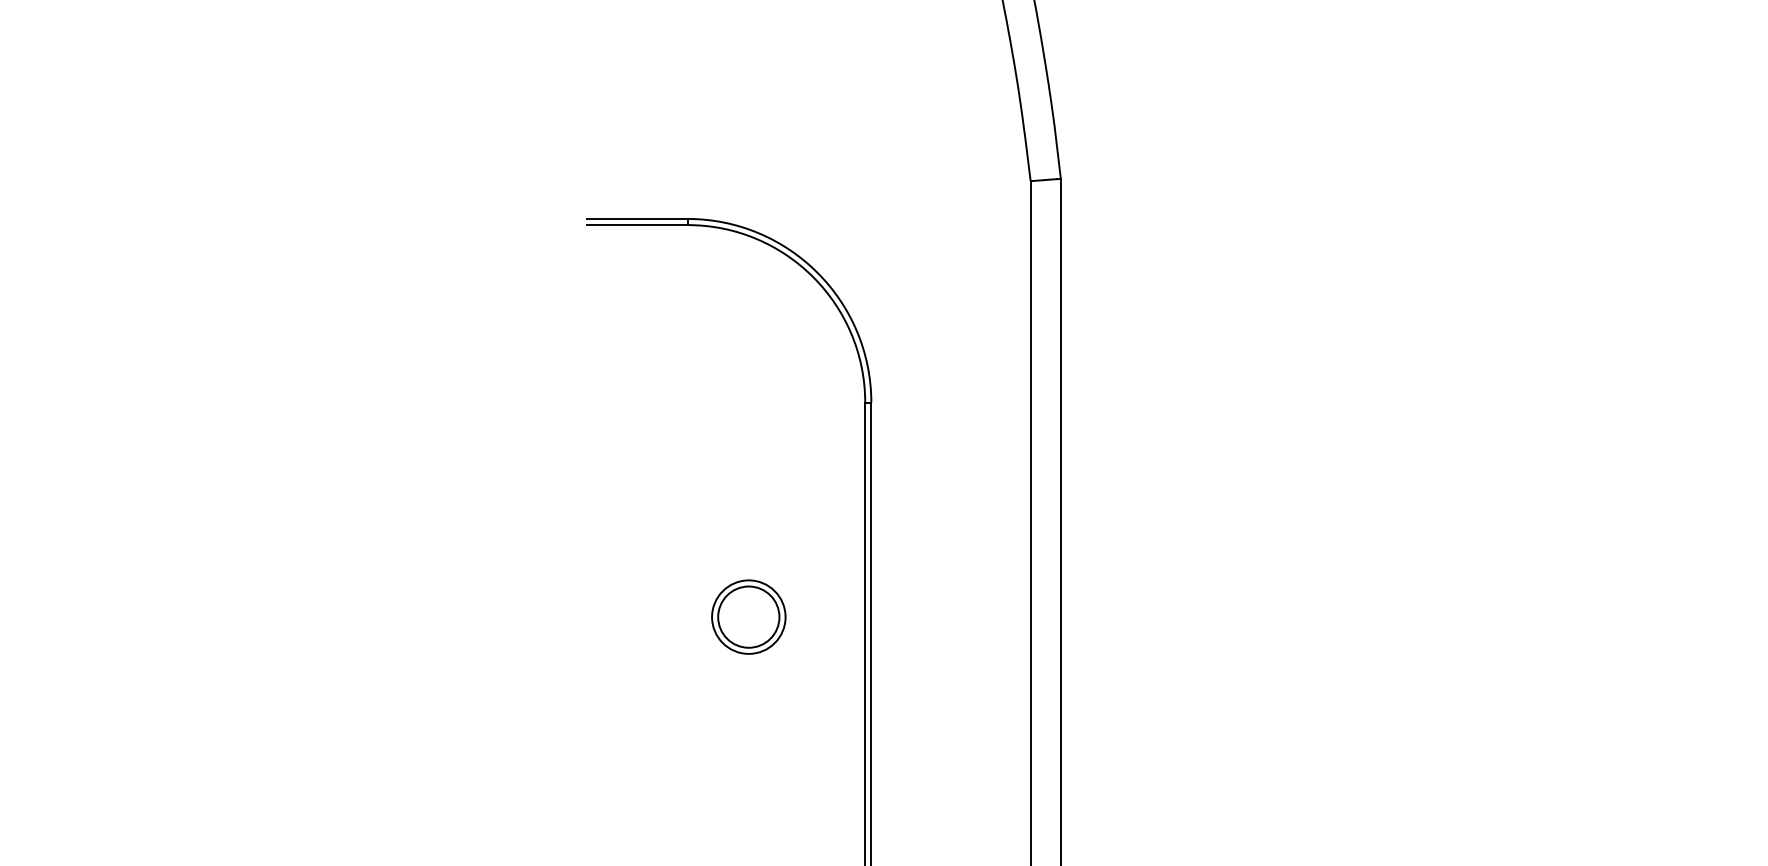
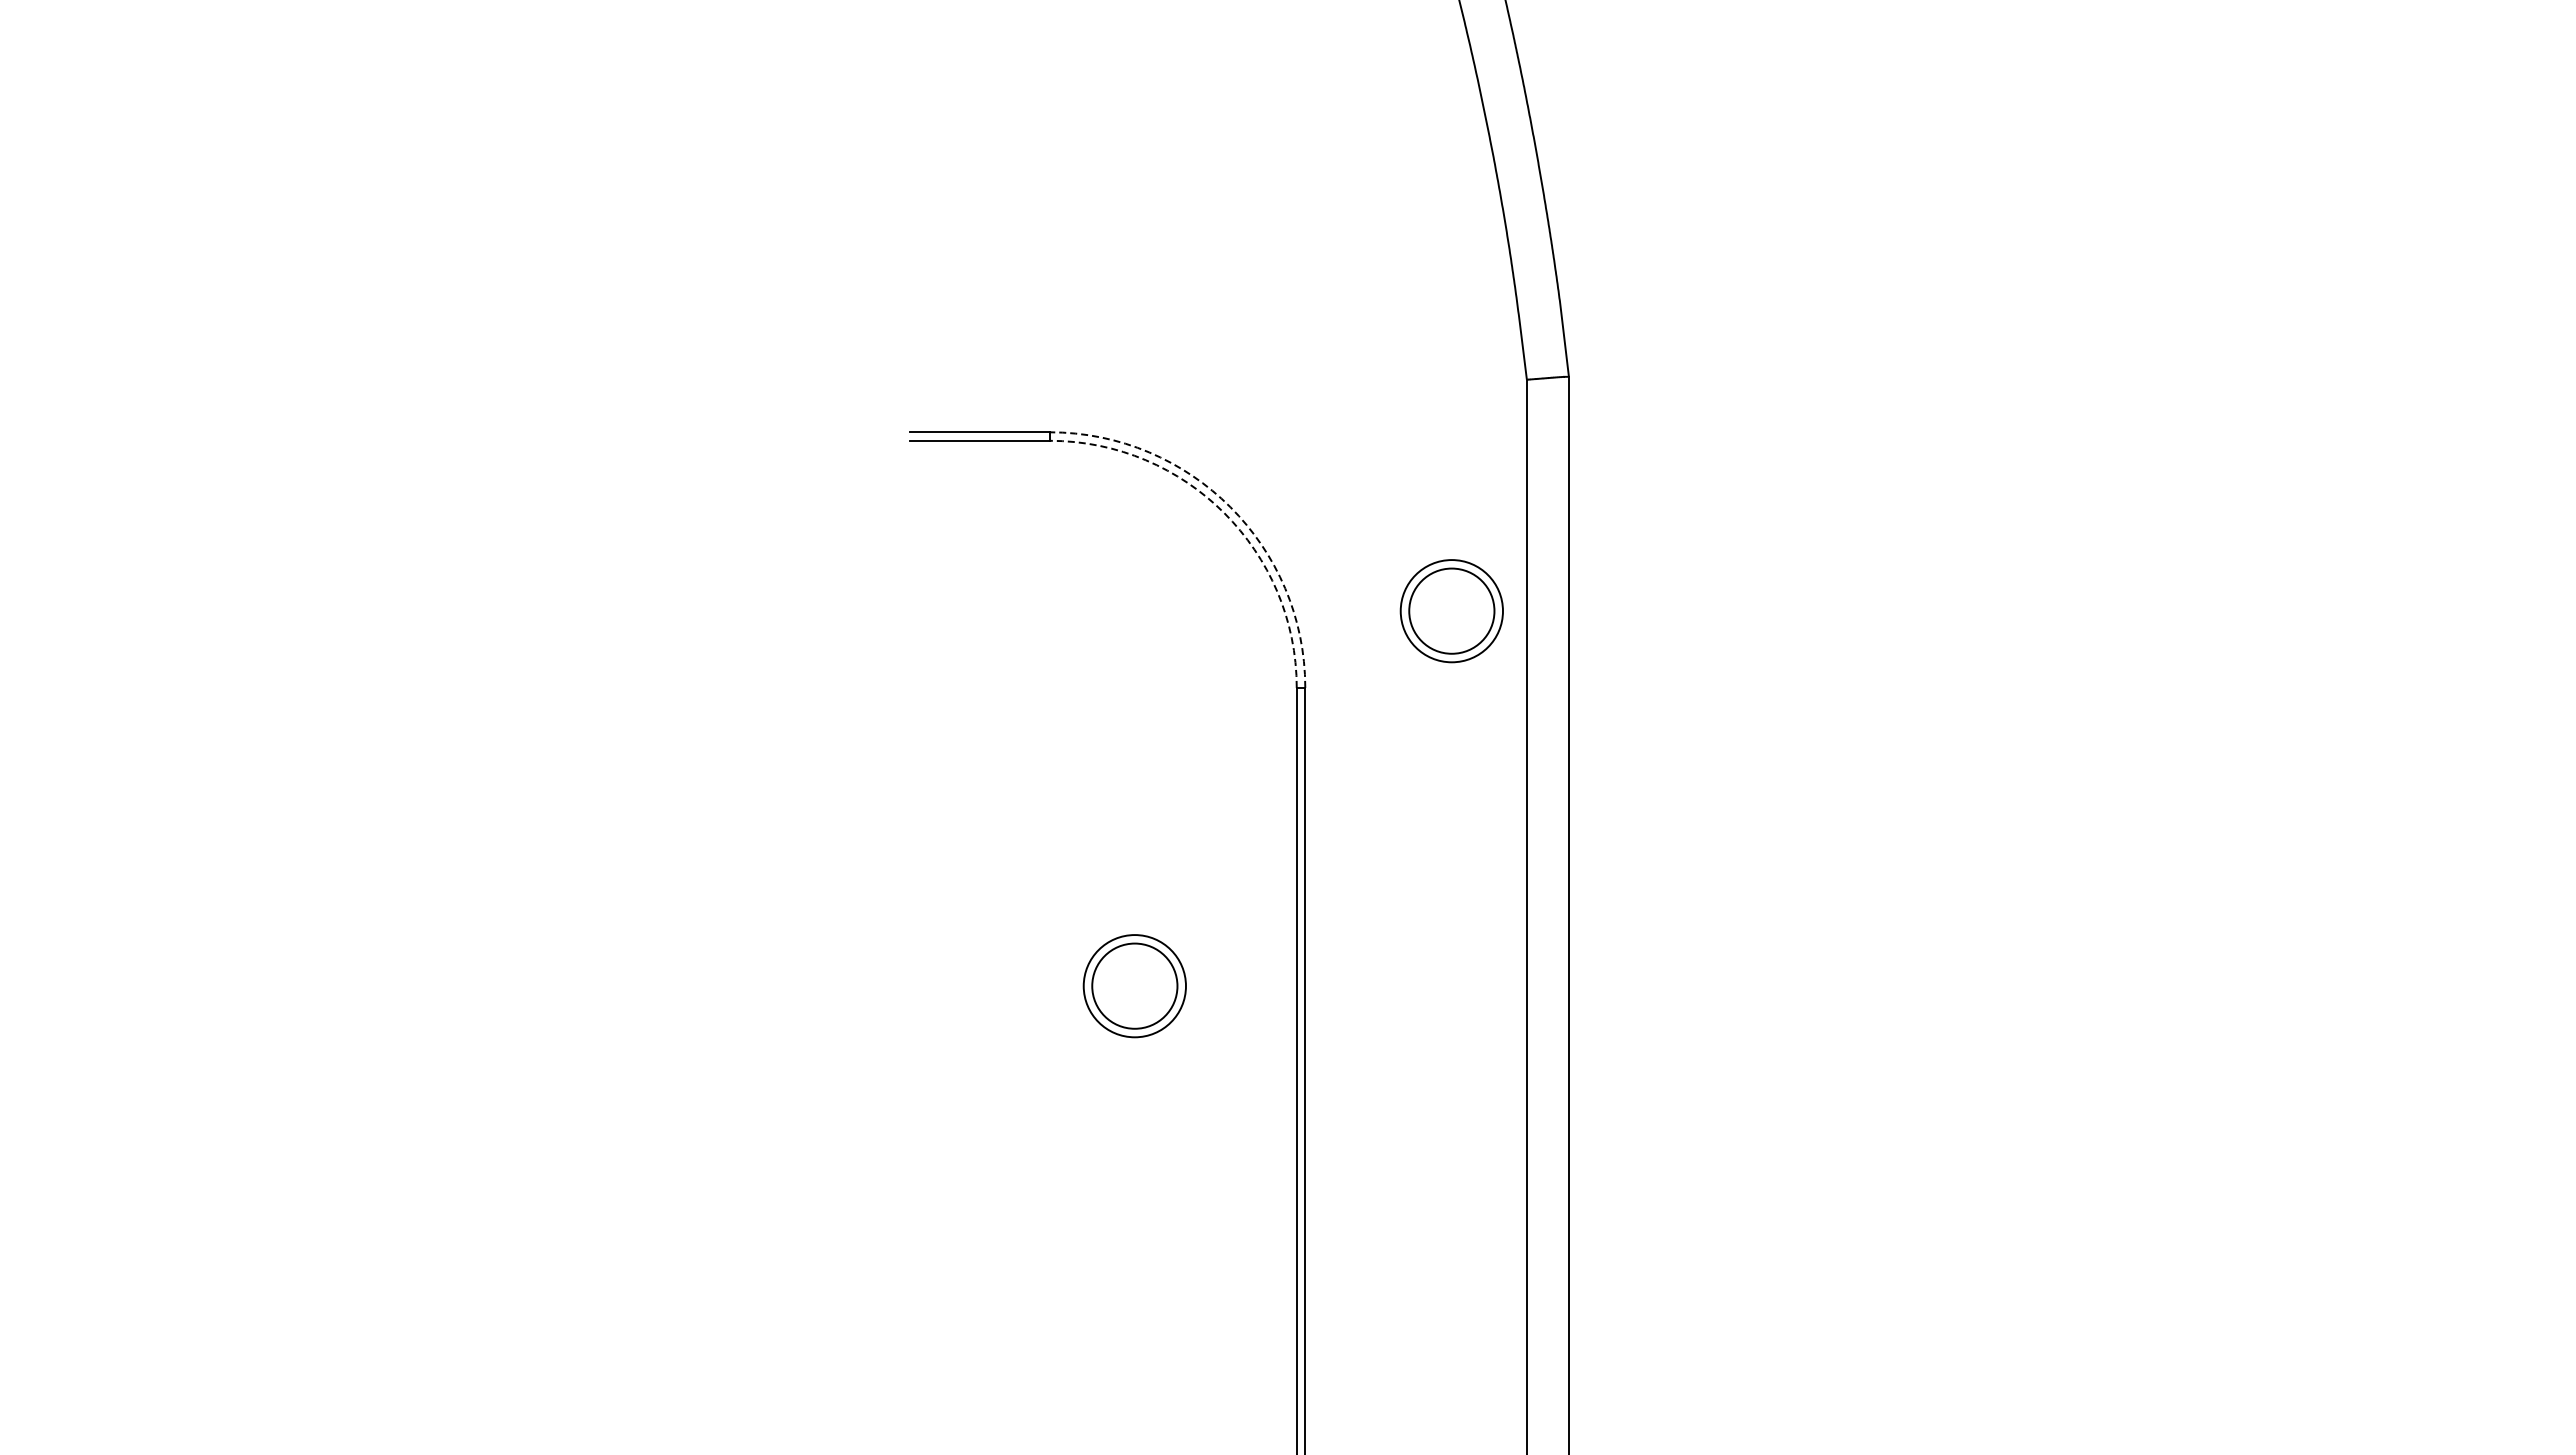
arc: (817, 273) -> (1230, 507), solid -> dashed
arc: (813, 277) -> (1224, 513), solid -> dashed
part: (976, 347) -> (1451, 611), added

